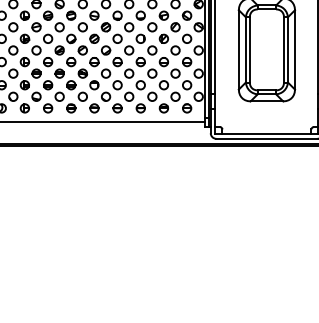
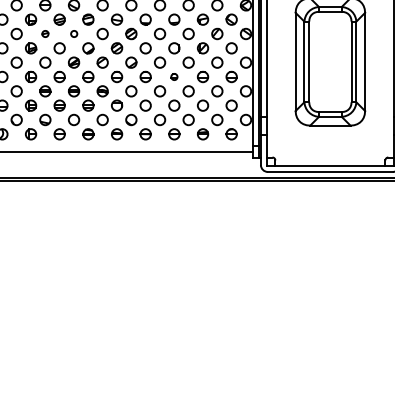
part: (36, 26) -> (45, 33), size x0.6
circle: (60, 26) -> (74, 33), size x0.6
part: (140, 61) -> (174, 76), size x0.6

